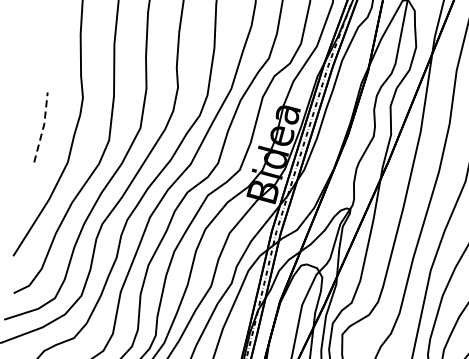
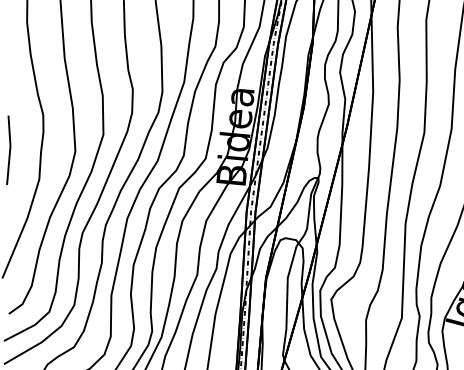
line: (43, 127) -> (10, 149), dashed -> solid

